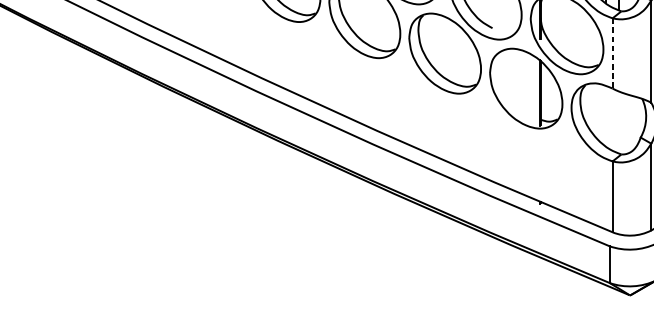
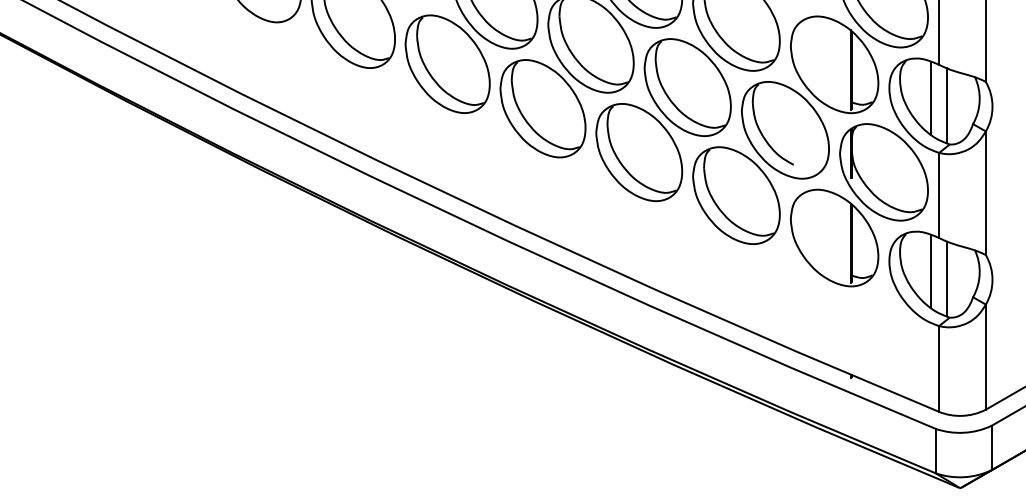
line: (612, 53) -> (939, 195), dashed -> solid
line: (605, 116) -> (930, 271), added
line: (618, 122) -> (946, 278), added

